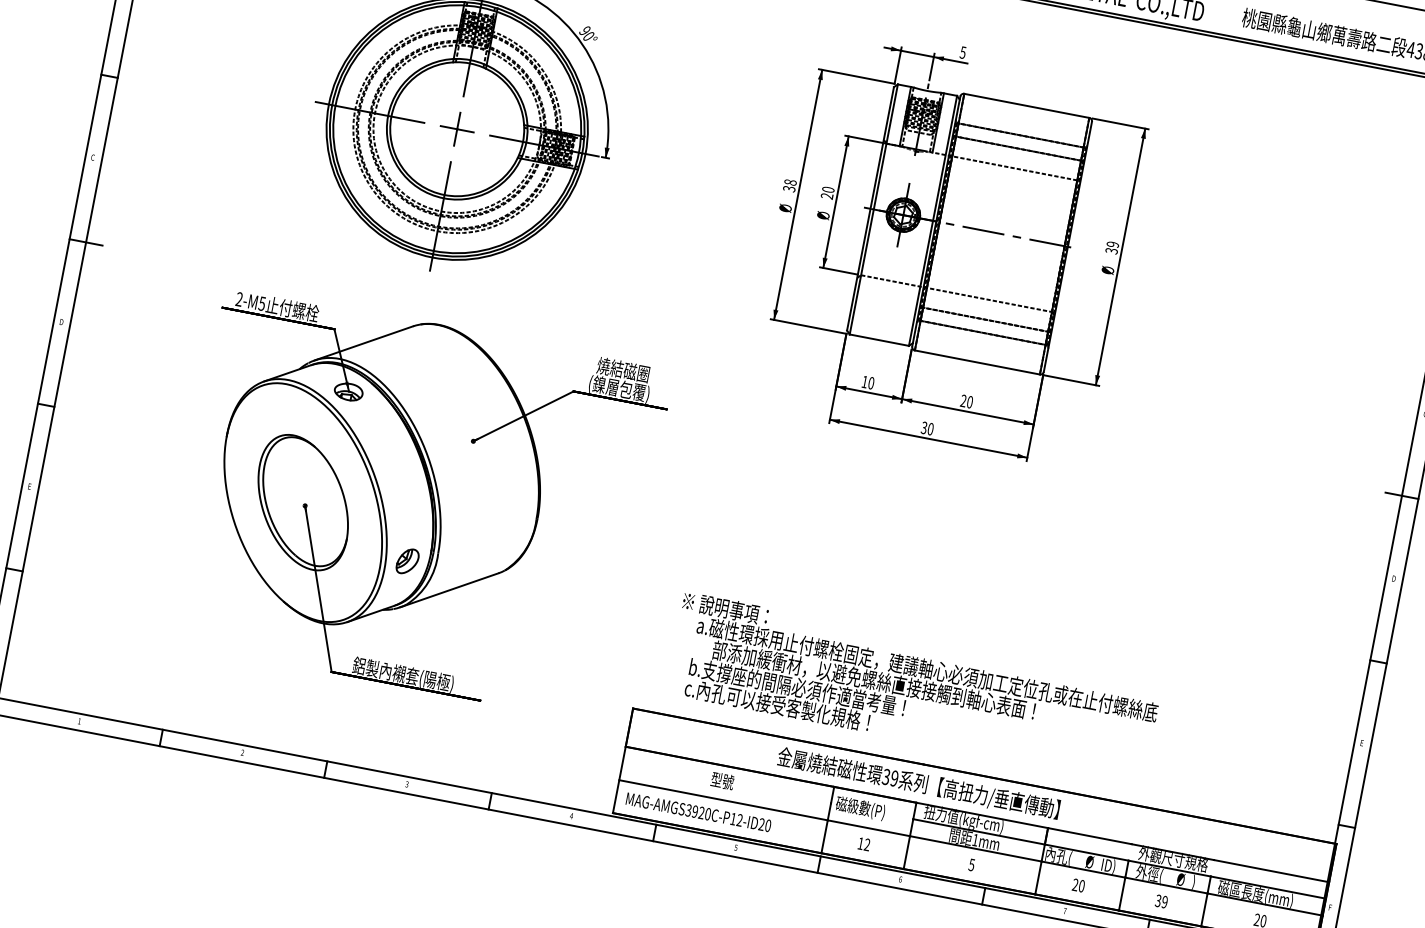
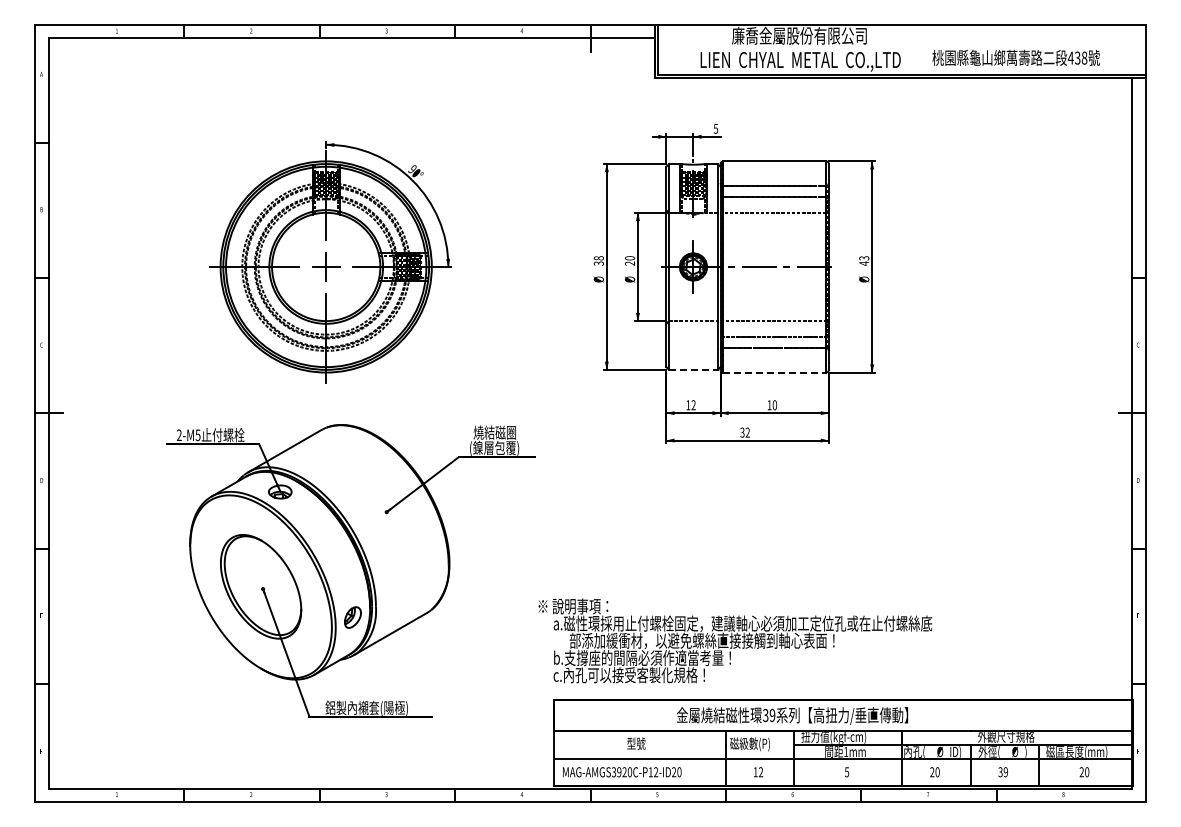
text: (1112, 247) -> (864, 260), 39 -> 43
line: (879, 339) -> (693, 369), solid -> dashed
line: (978, 362) -> (775, 372), solid -> dashed
text: (871, 383) -> (693, 405), 10 -> 12
text: (963, 401) -> (769, 405), 20 -> 10
text: (930, 428) -> (747, 432), 30 -> 32
text: (914, 687) -> (735, 640), moved

